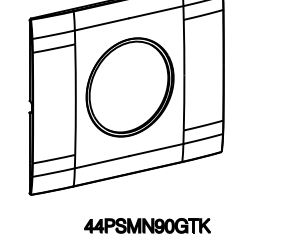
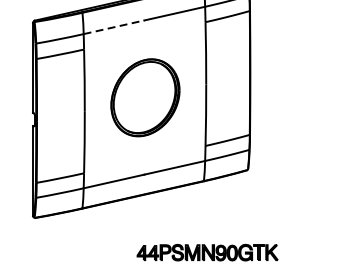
line: (102, 24) -> (114, 27), solid -> dashed
part: (129, 87) -> (144, 97), size x0.7
part: (147, 225) -> (207, 252), moved

